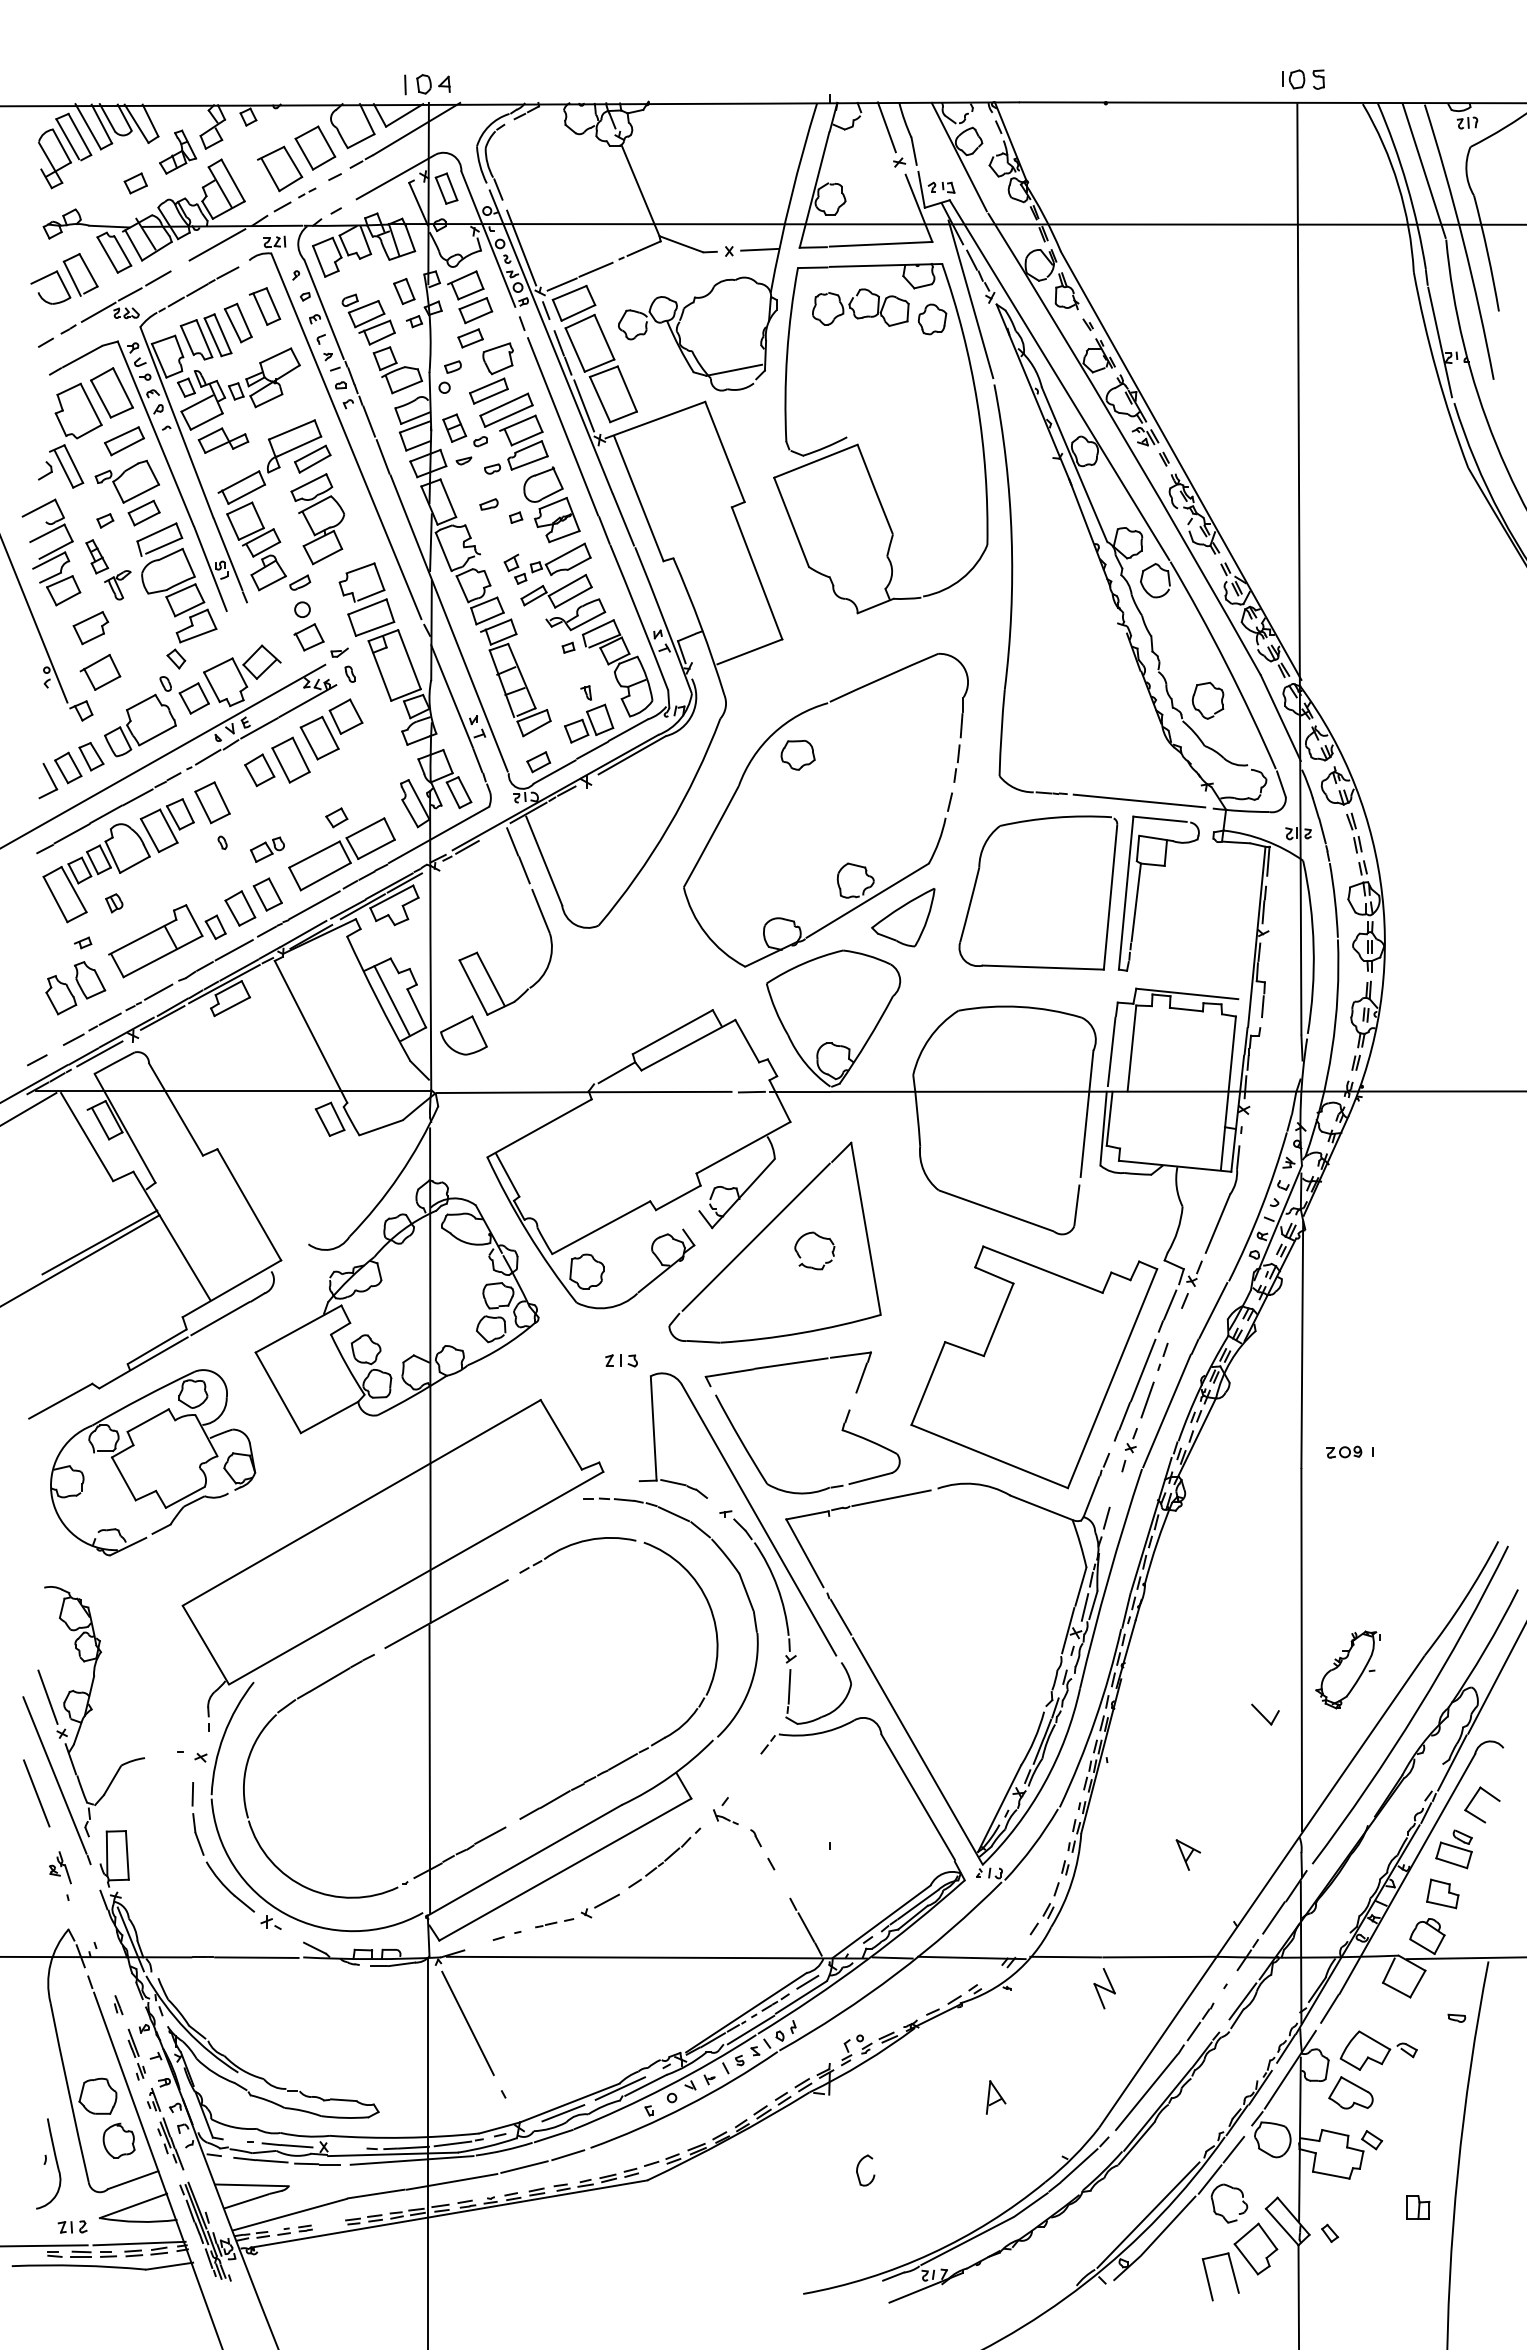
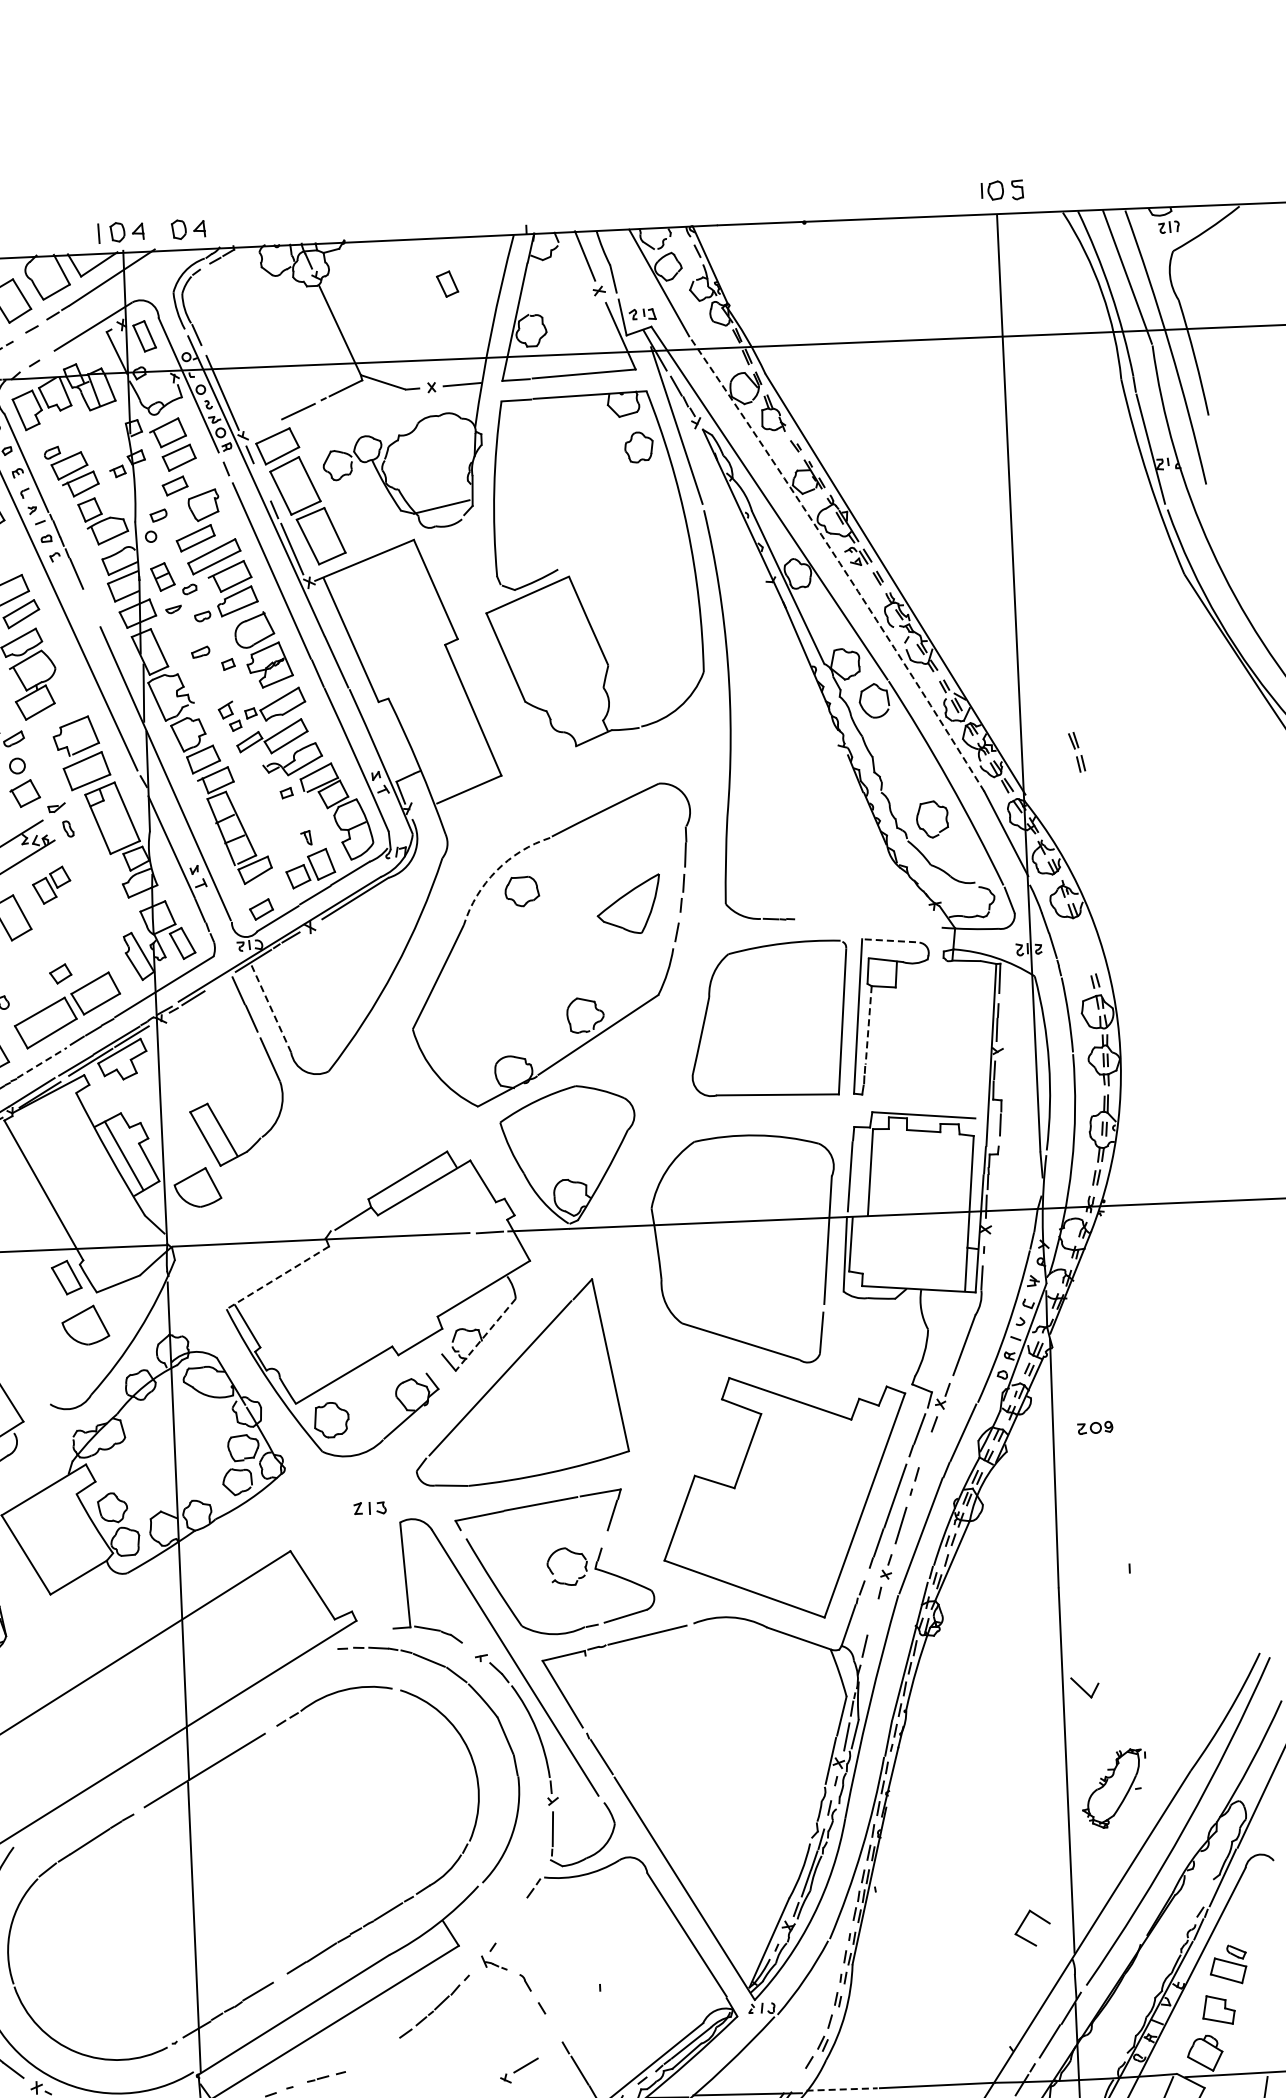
part: (494, 84) -> (188, 229), added
line: (561, 284) -> (264, 427), removed
part: (404, 291) -> (447, 284), moved
part: (854, 310) -> (560, 441), removed
line: (558, 343) -> (263, 487), removed
arc: (1126, 442) -> (839, 563), solid -> dashed
line: (382, 456) -> (91, 608), removed
part: (331, 729) -> (51, 885), size x0.6
arc: (773, 733) -> (496, 870), solid -> dashed
line: (1139, 800) -> (867, 922), removed
line: (1160, 819) -> (889, 940), solid -> dashed
part: (1354, 832) -> (1077, 751), moved
line: (544, 861) -> (271, 1009), solid -> dashed
line: (1136, 902) -> (868, 1025), solid -> dashed
line: (314, 905) -> (41, 1063), solid -> dashed
part: (903, 917) -> (628, 904), moved
line: (539, 1128) -> (277, 1278), solid -> dashed
part: (346, 1167) -> (85, 1325), added
line: (743, 1193) -> (485, 1334), solid -> dashed
part: (821, 1238) -> (573, 1553), moved
part: (1344, 1451) -> (1095, 1427), moved
part: (1265, 1714) -> (1085, 1687), moved
part: (1474, 1798) -> (1024, 1921), moved
part: (1188, 1854) -> (961, 1981), removed
part: (600, 1905) -> (519, 2070), moved
line: (1066, 1957) -> (842, 2089), solid -> dashed

